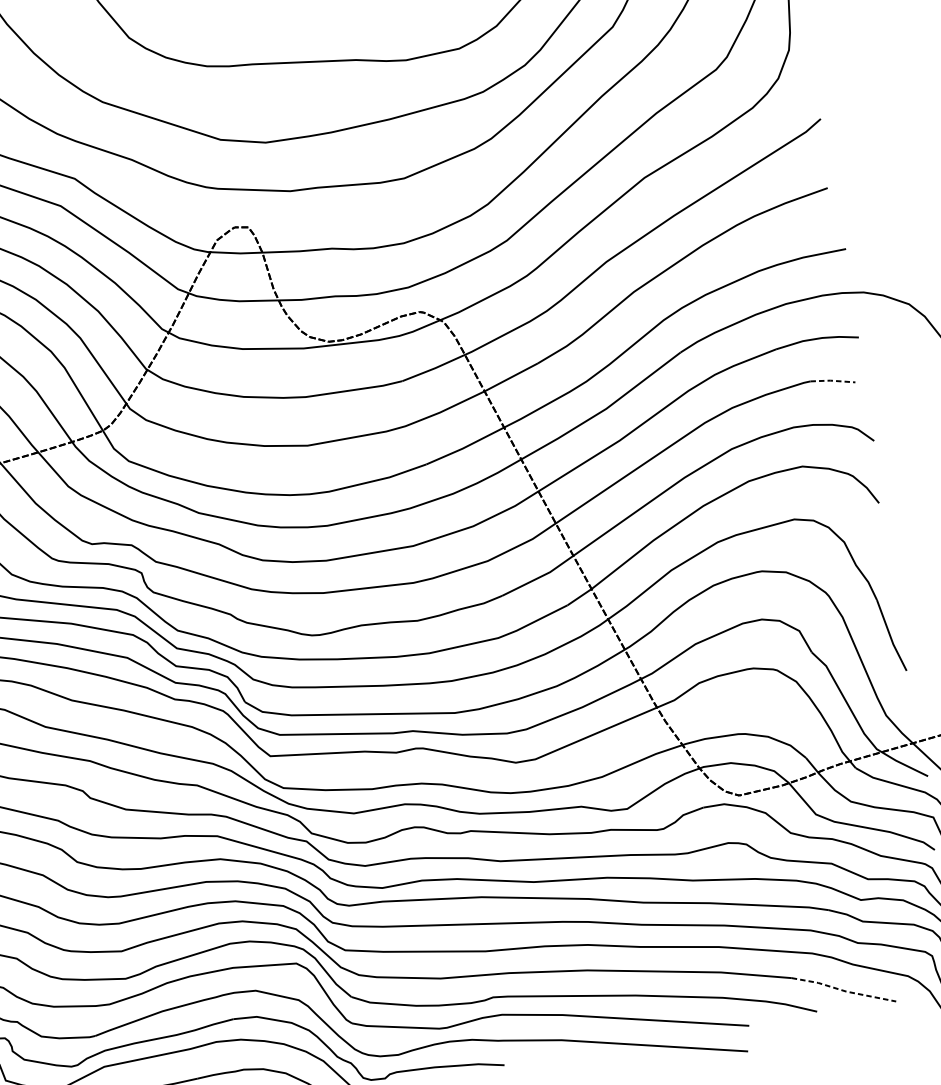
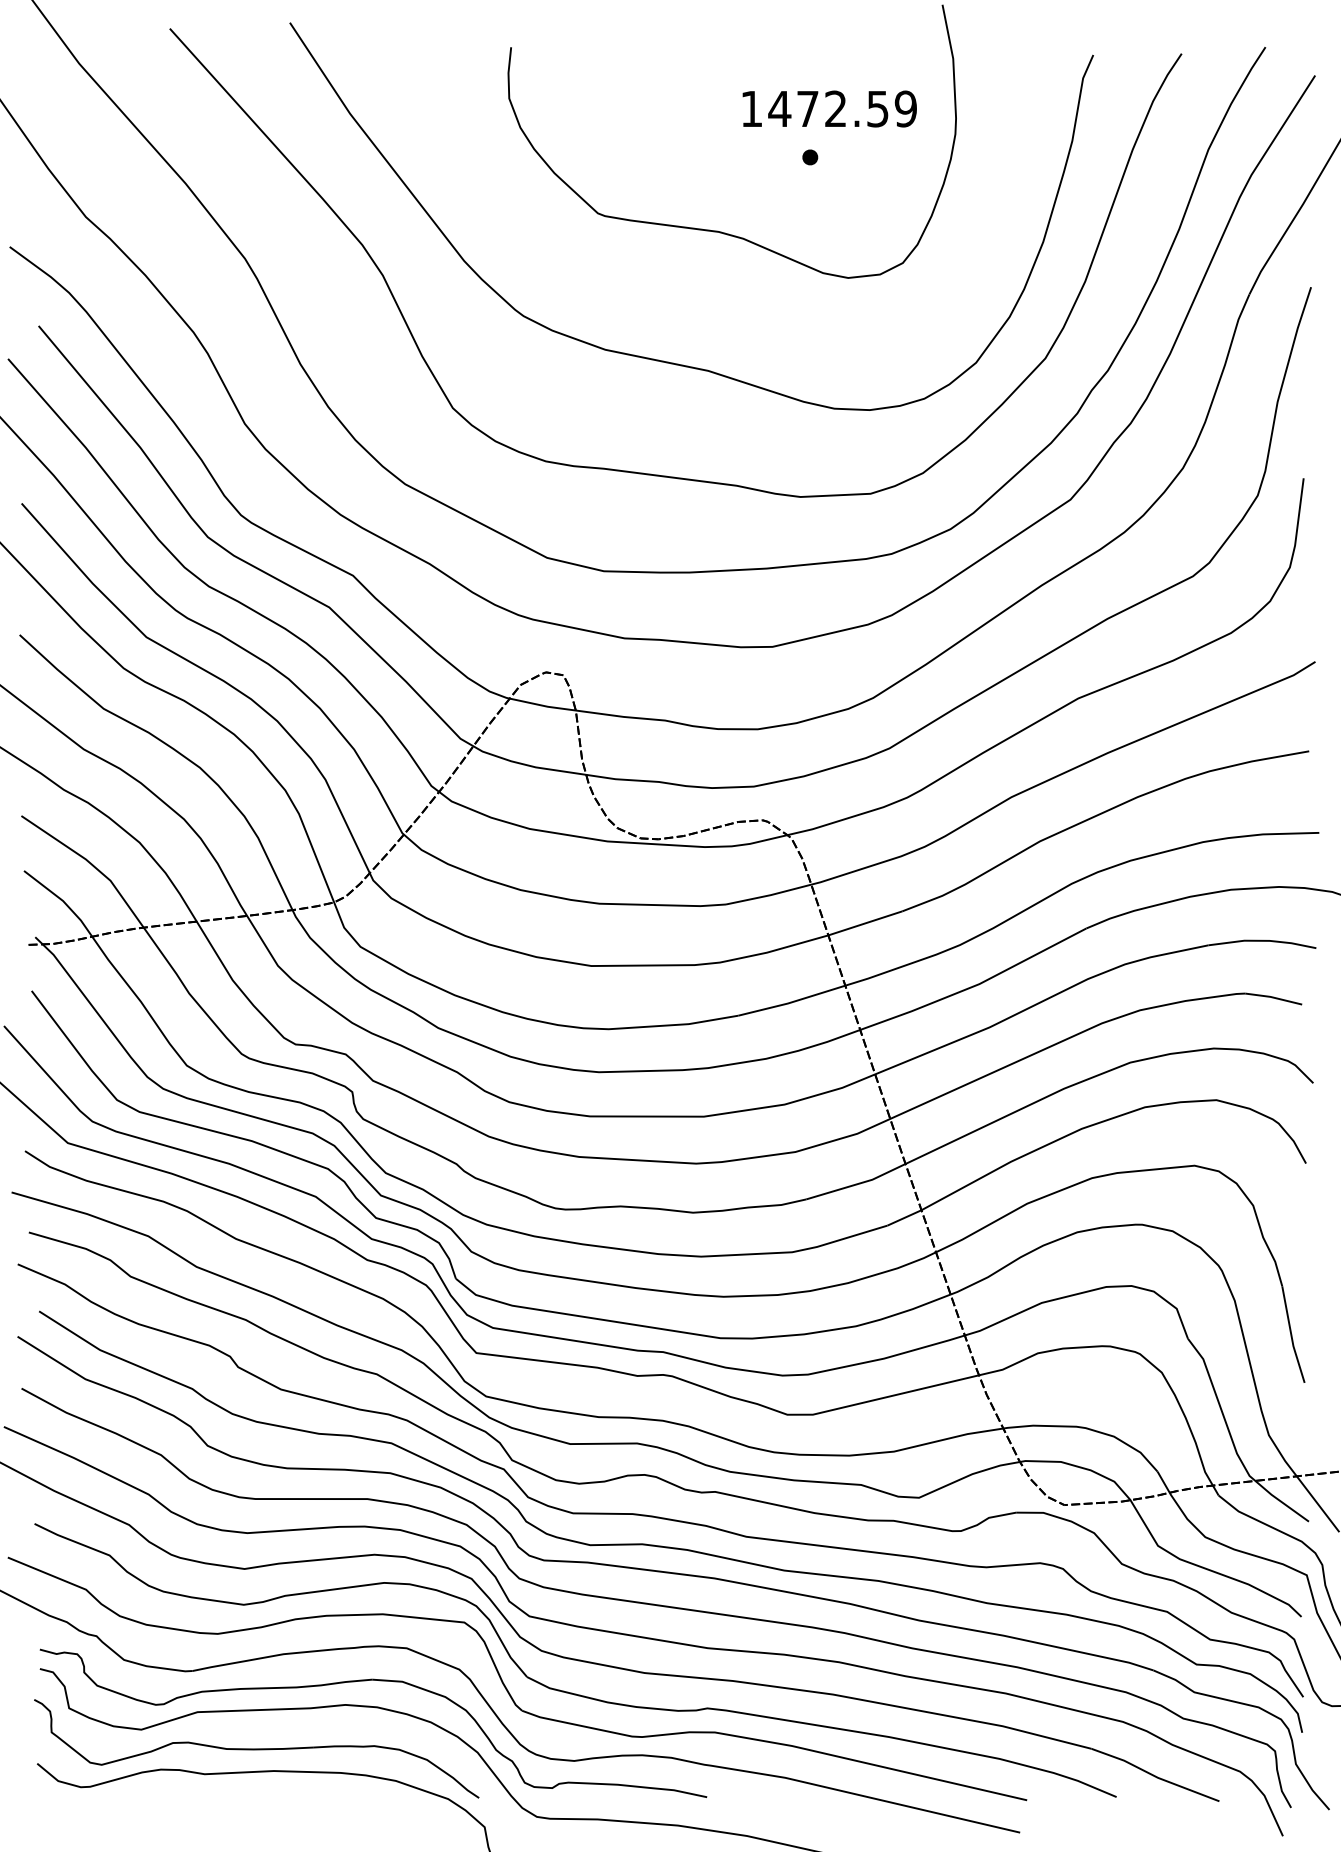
line: (832, 380) -> (1273, 997), dashed -> solid
line: (844, 990) -> (1155, 1776), dashed -> solid

